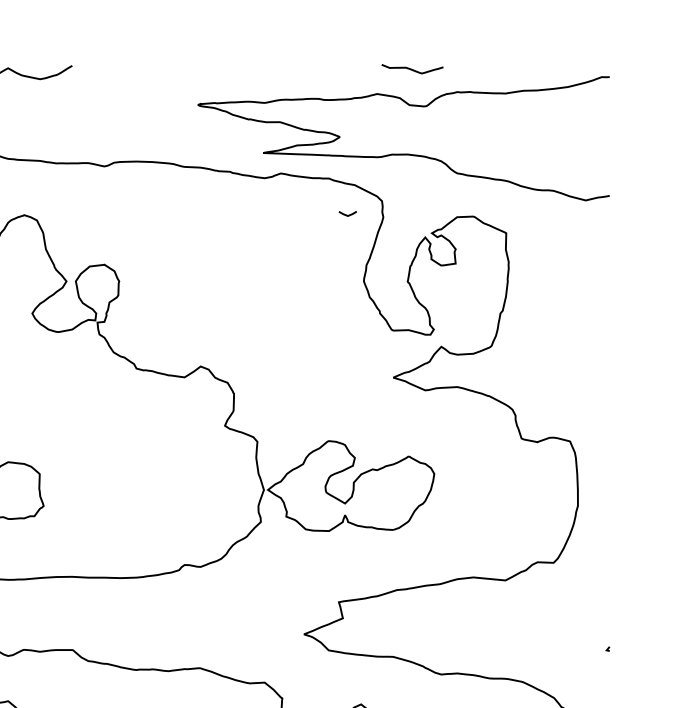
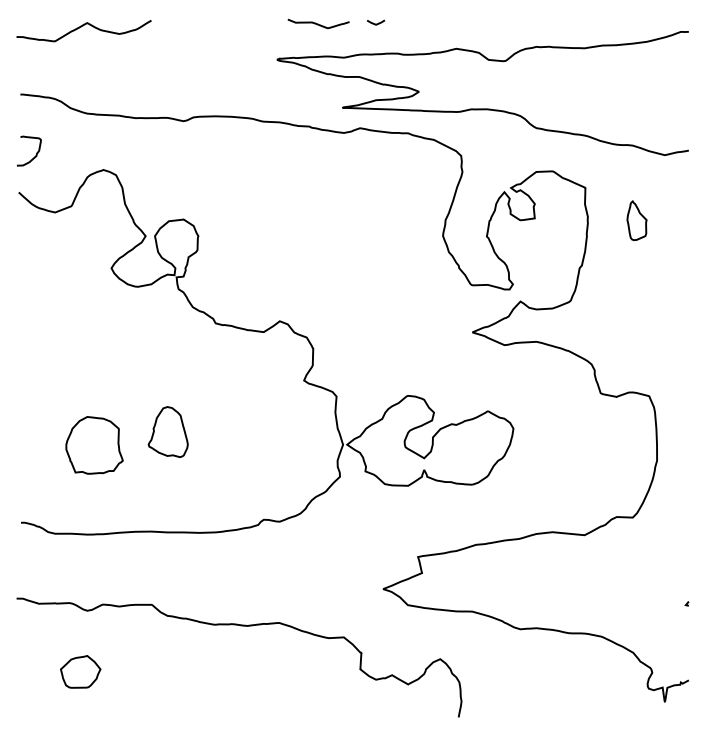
curve: (412, 68) -> (318, 23), moved
line: (347, 214) -> (375, 23), moved
part: (557, 265) -> (636, 220), added
part: (88, 476) -> (167, 431), added

